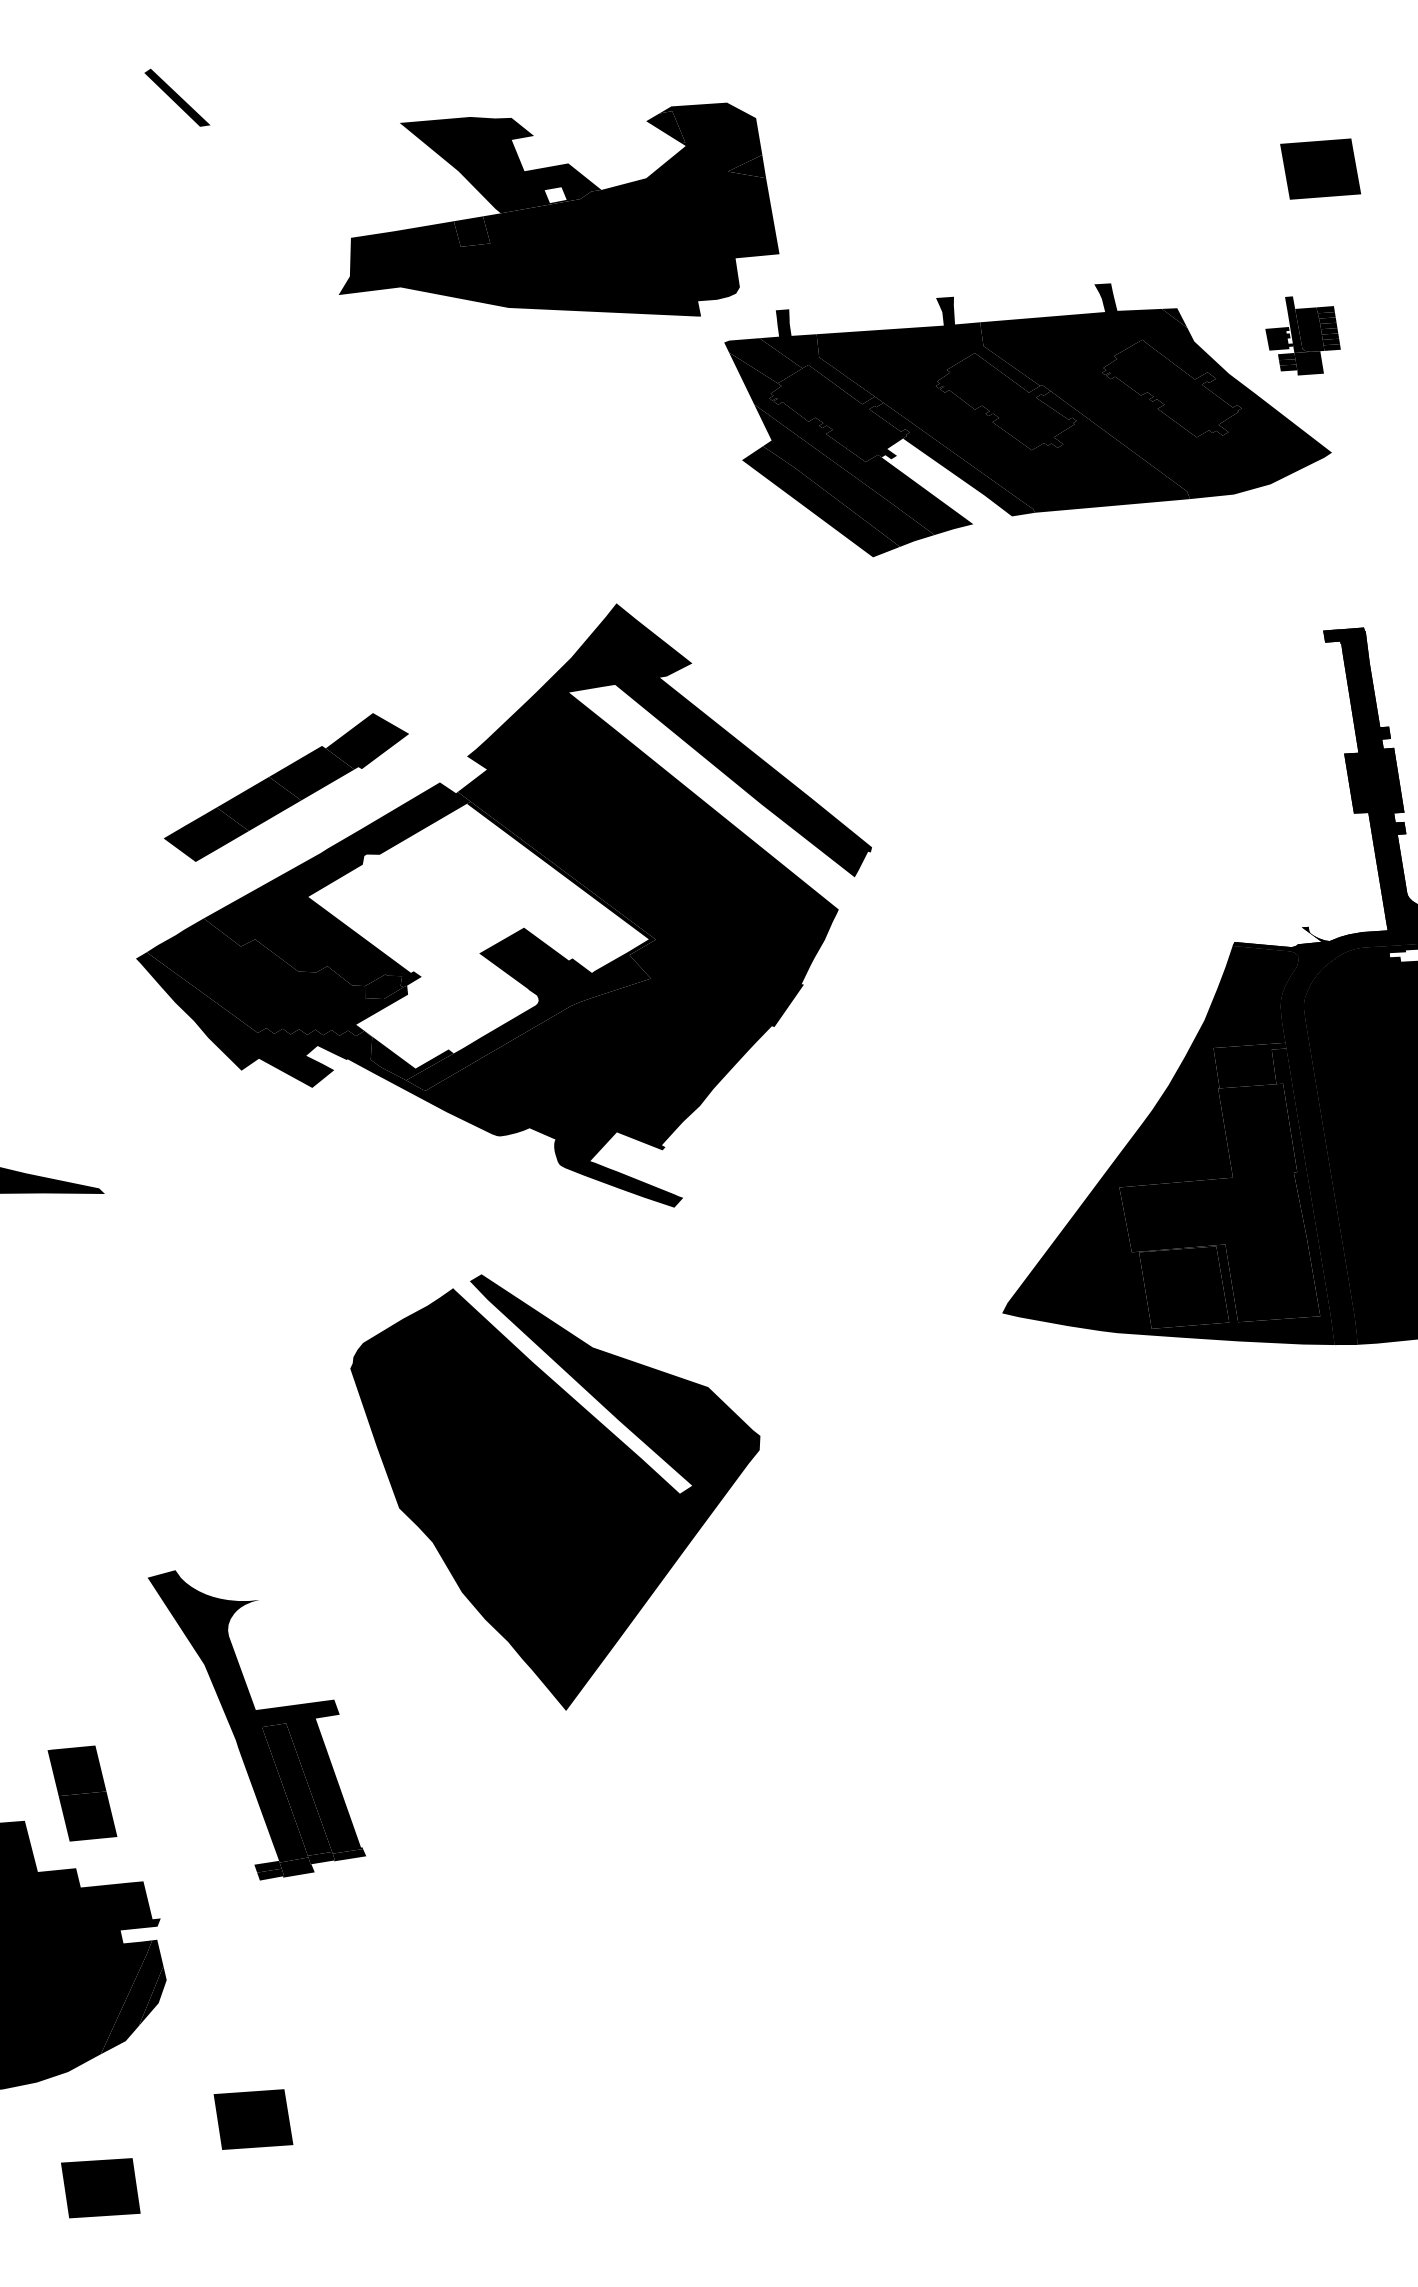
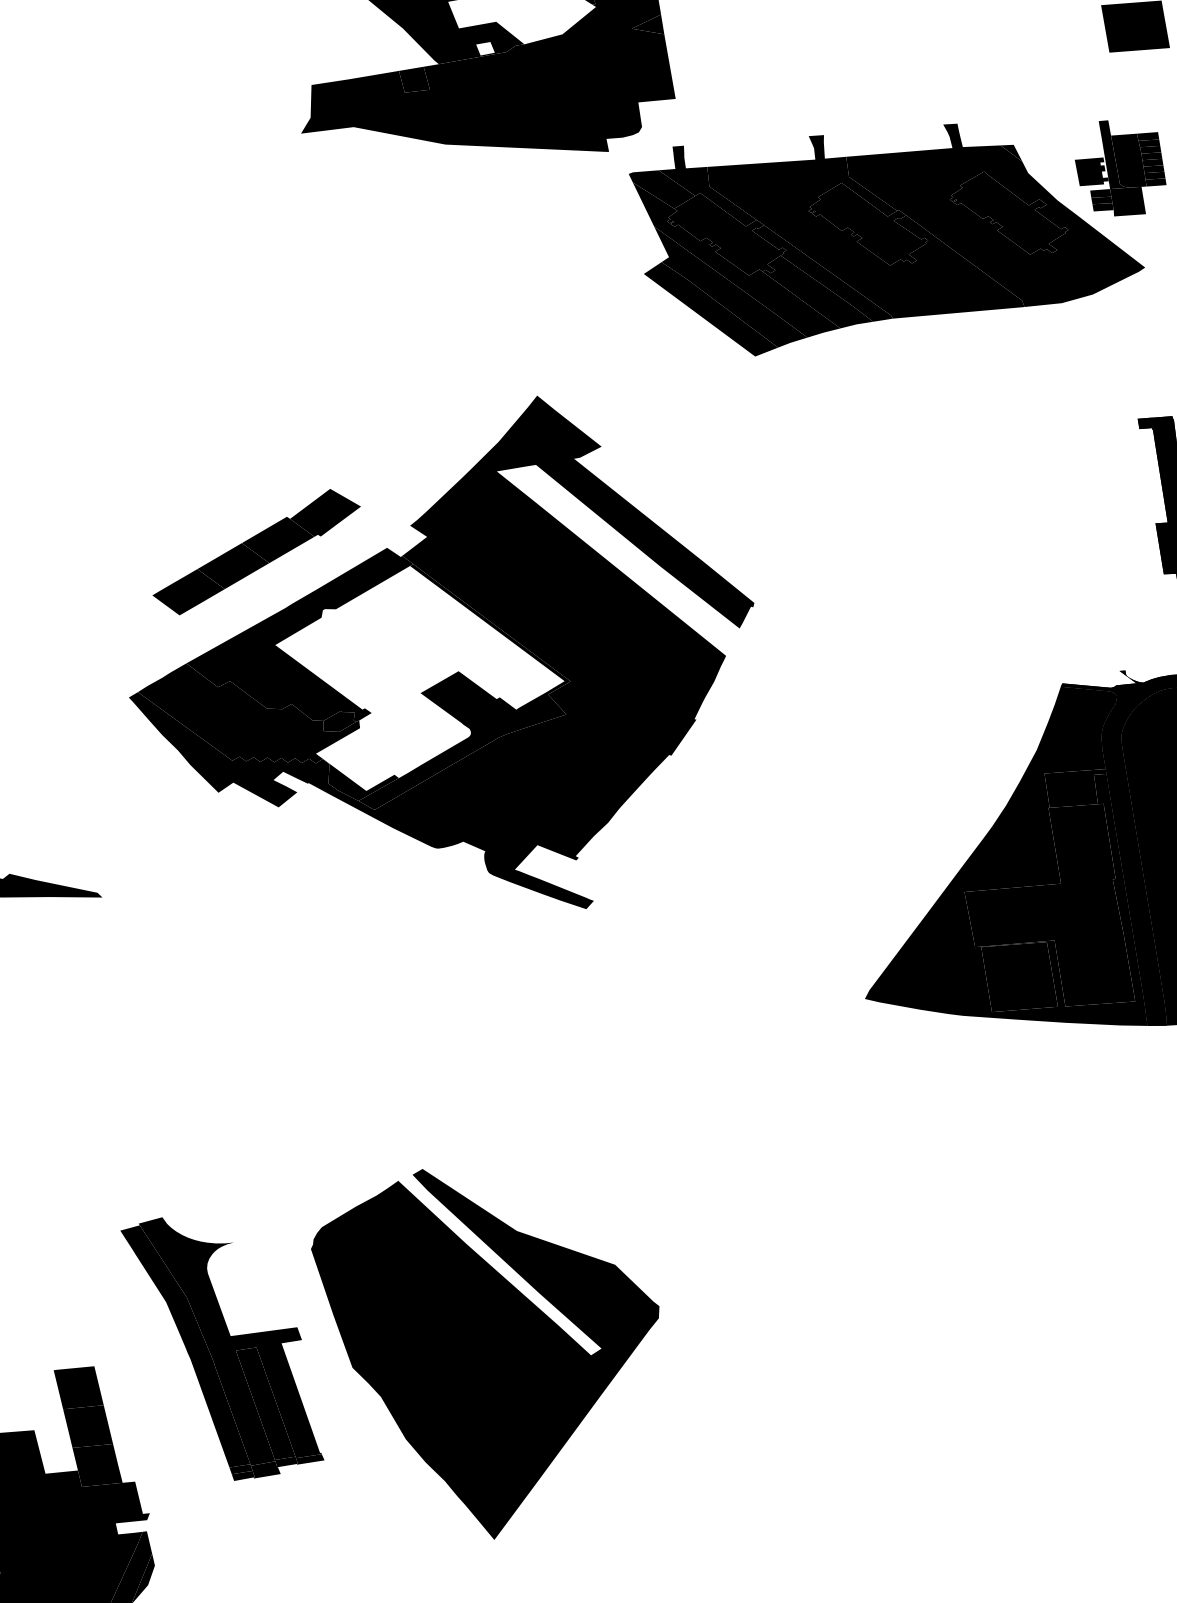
part: (1302, 335) -> (1120, 168), size x1.43
fill: (946, 481) -> (817, 292), added
part: (555, 1492) -> (485, 1354), moved
fill: (202, 1721) -> (185, 1345), added
fill: (98, 1861) -> (96, 1464), added

